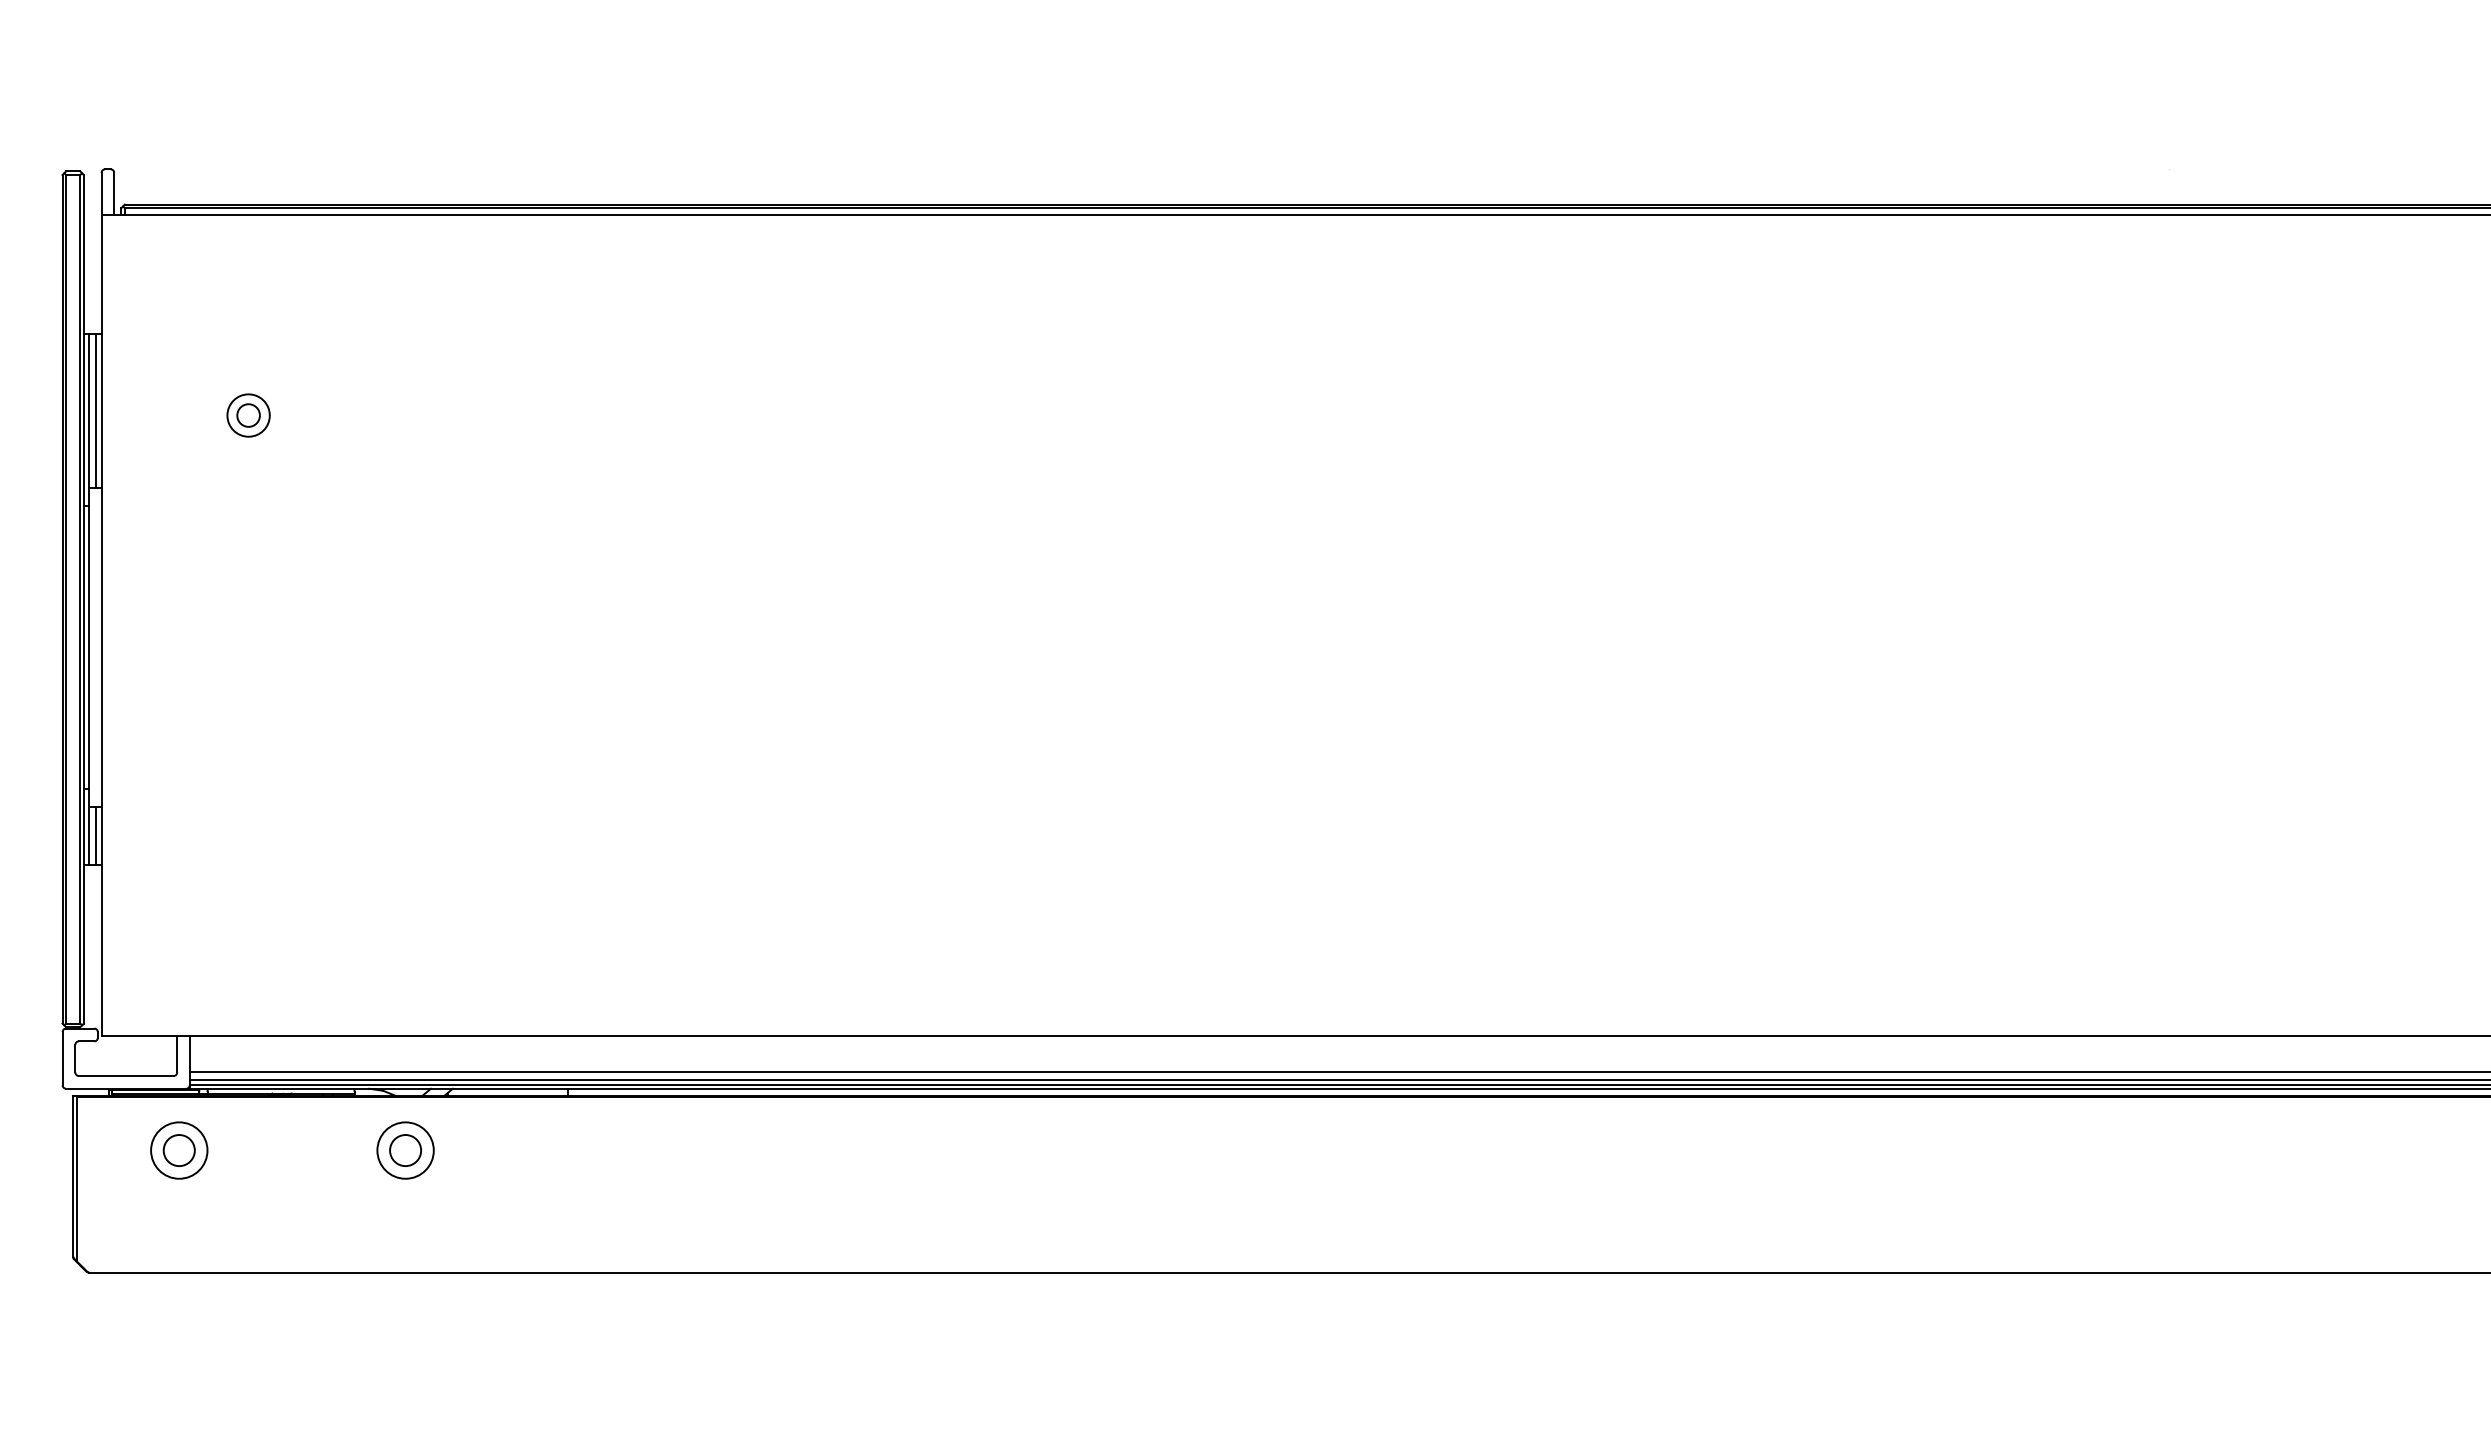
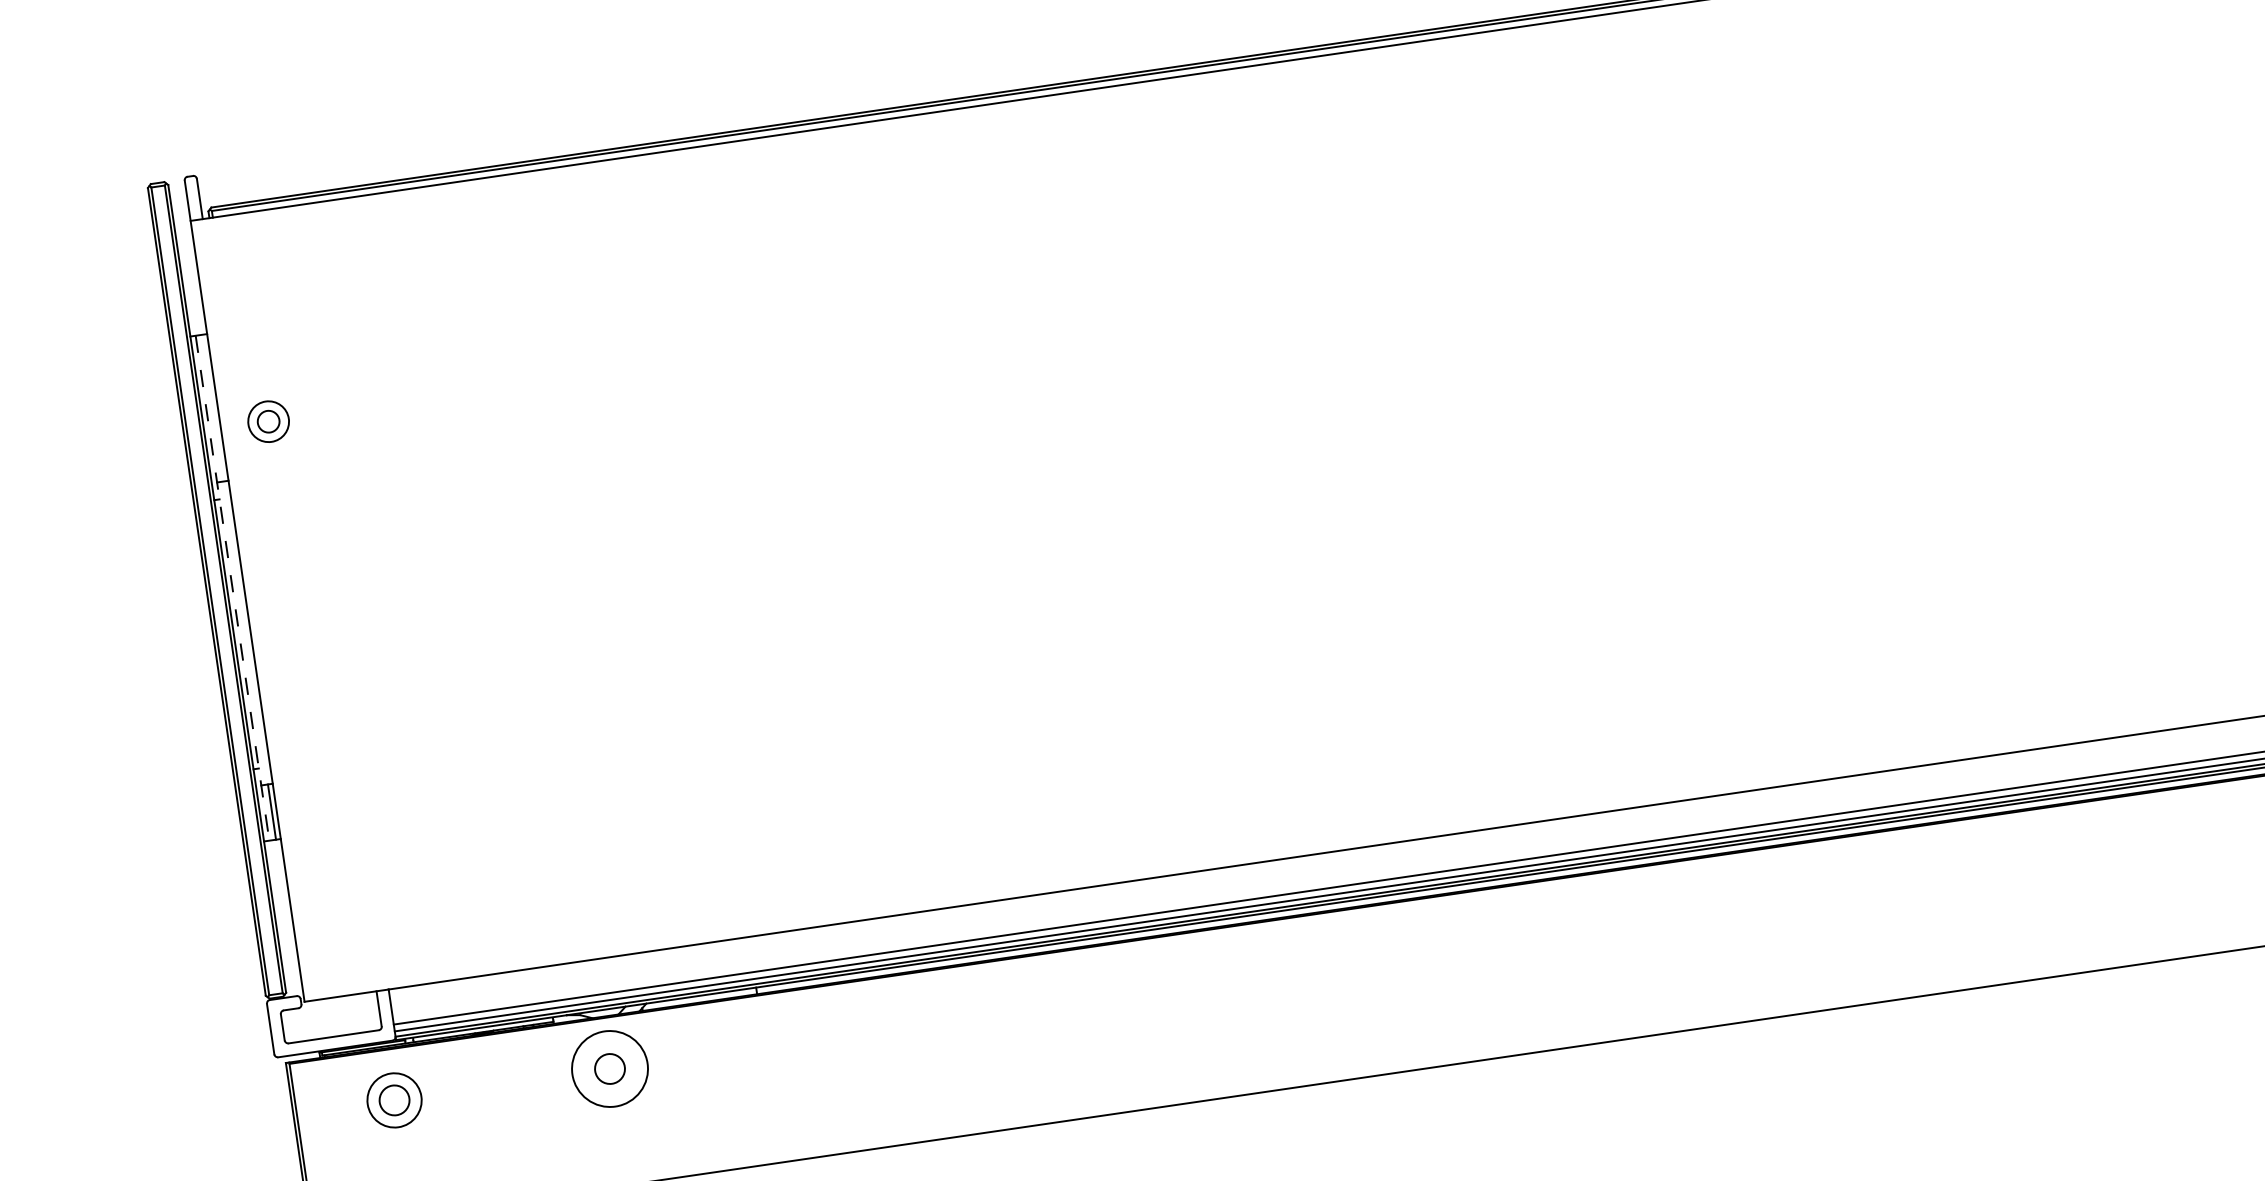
line: (96, 411) -> (213, 408), removed
part: (248, 415) -> (268, 421), moved
line: (89, 599) -> (232, 588), solid -> dashed
circle: (405, 1150) -> (609, 1068), size x1.4

